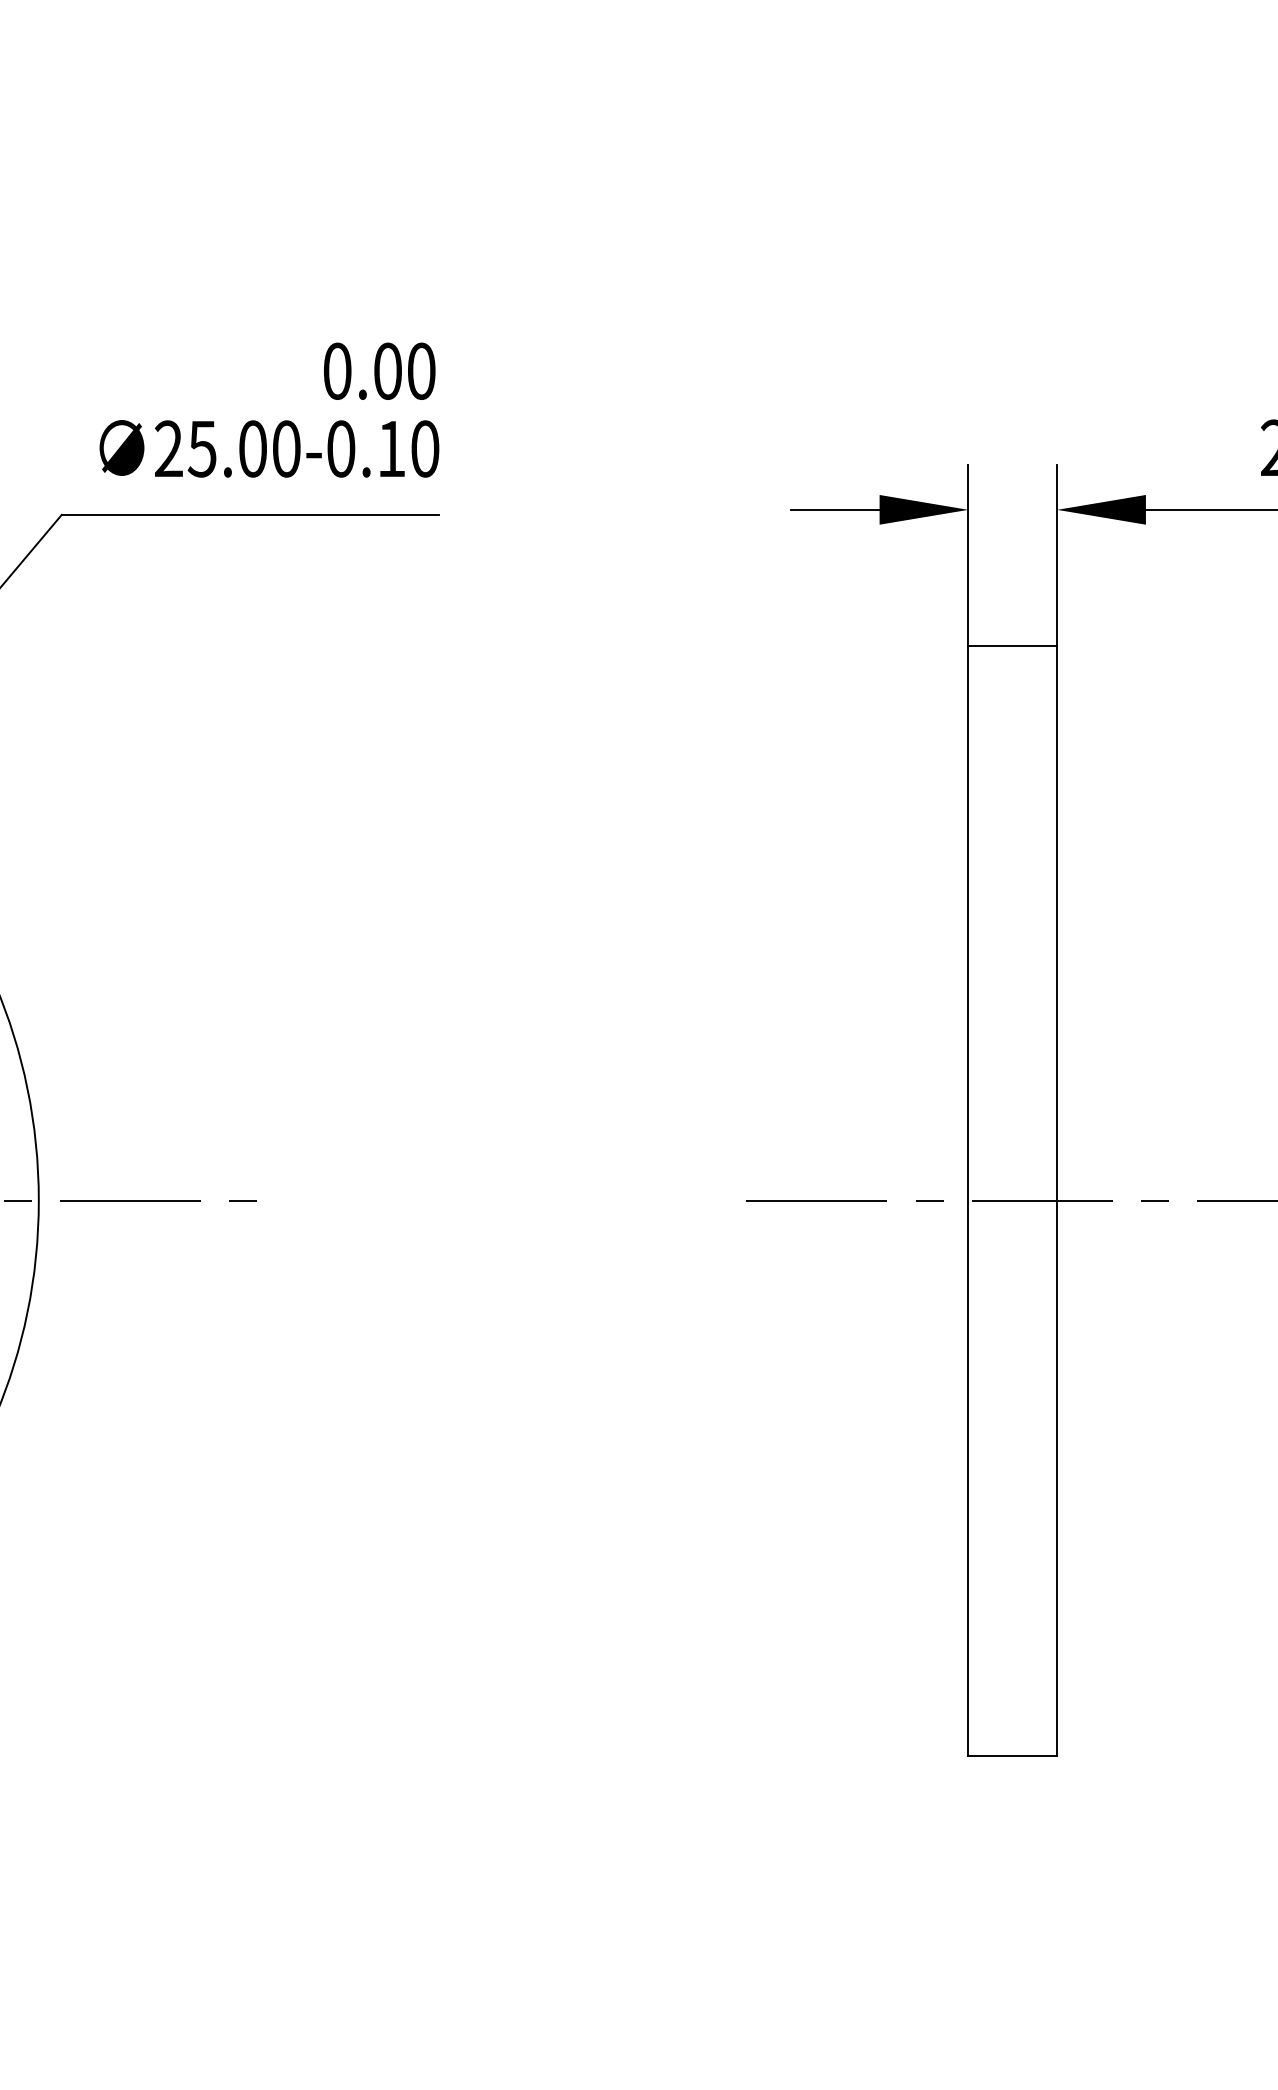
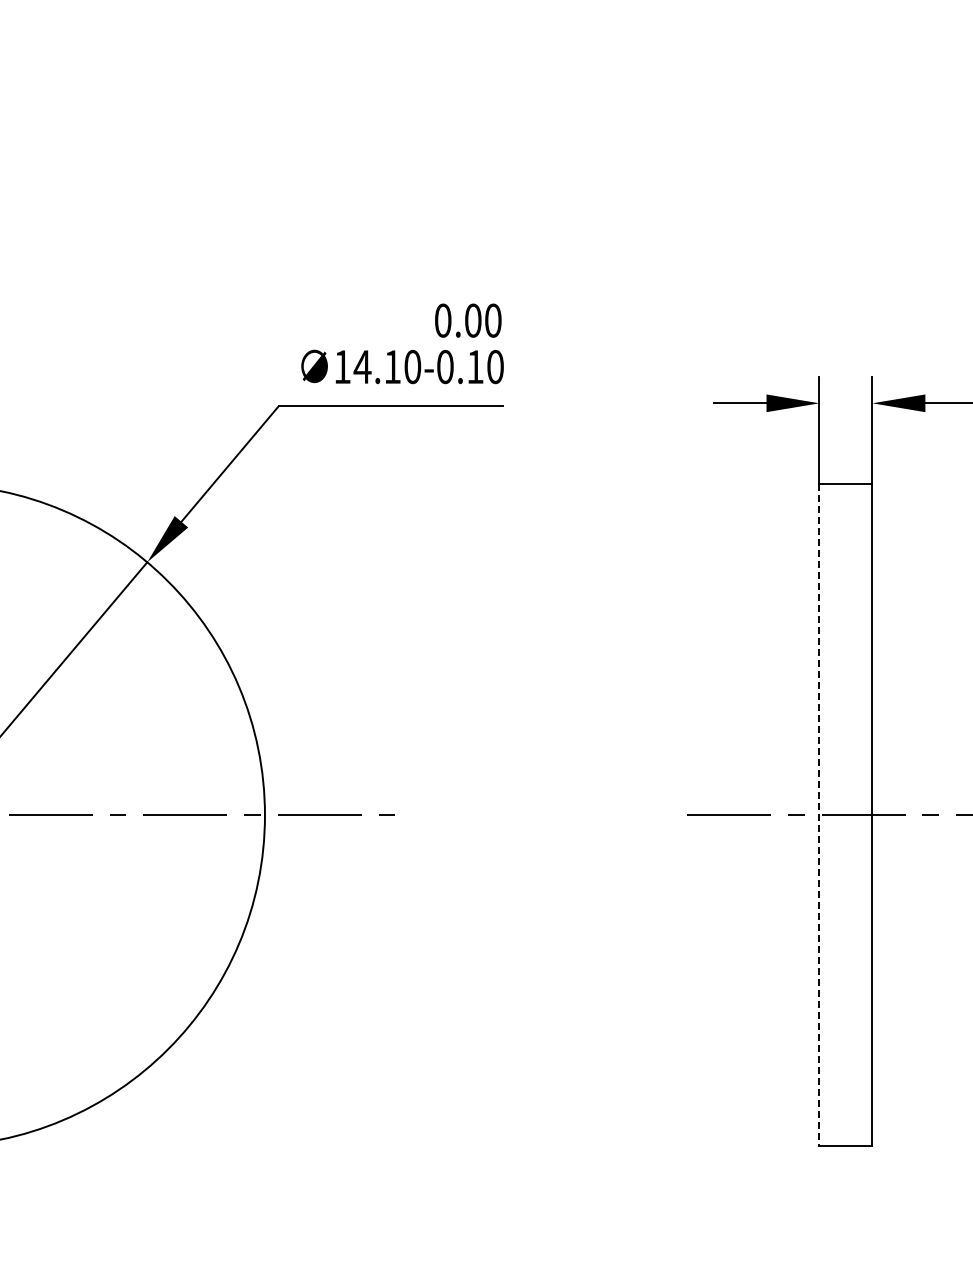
text: (210, 449) -> (367, 367), 25.00 -> 14.10
line: (968, 1200) -> (819, 815), solid -> dashed

